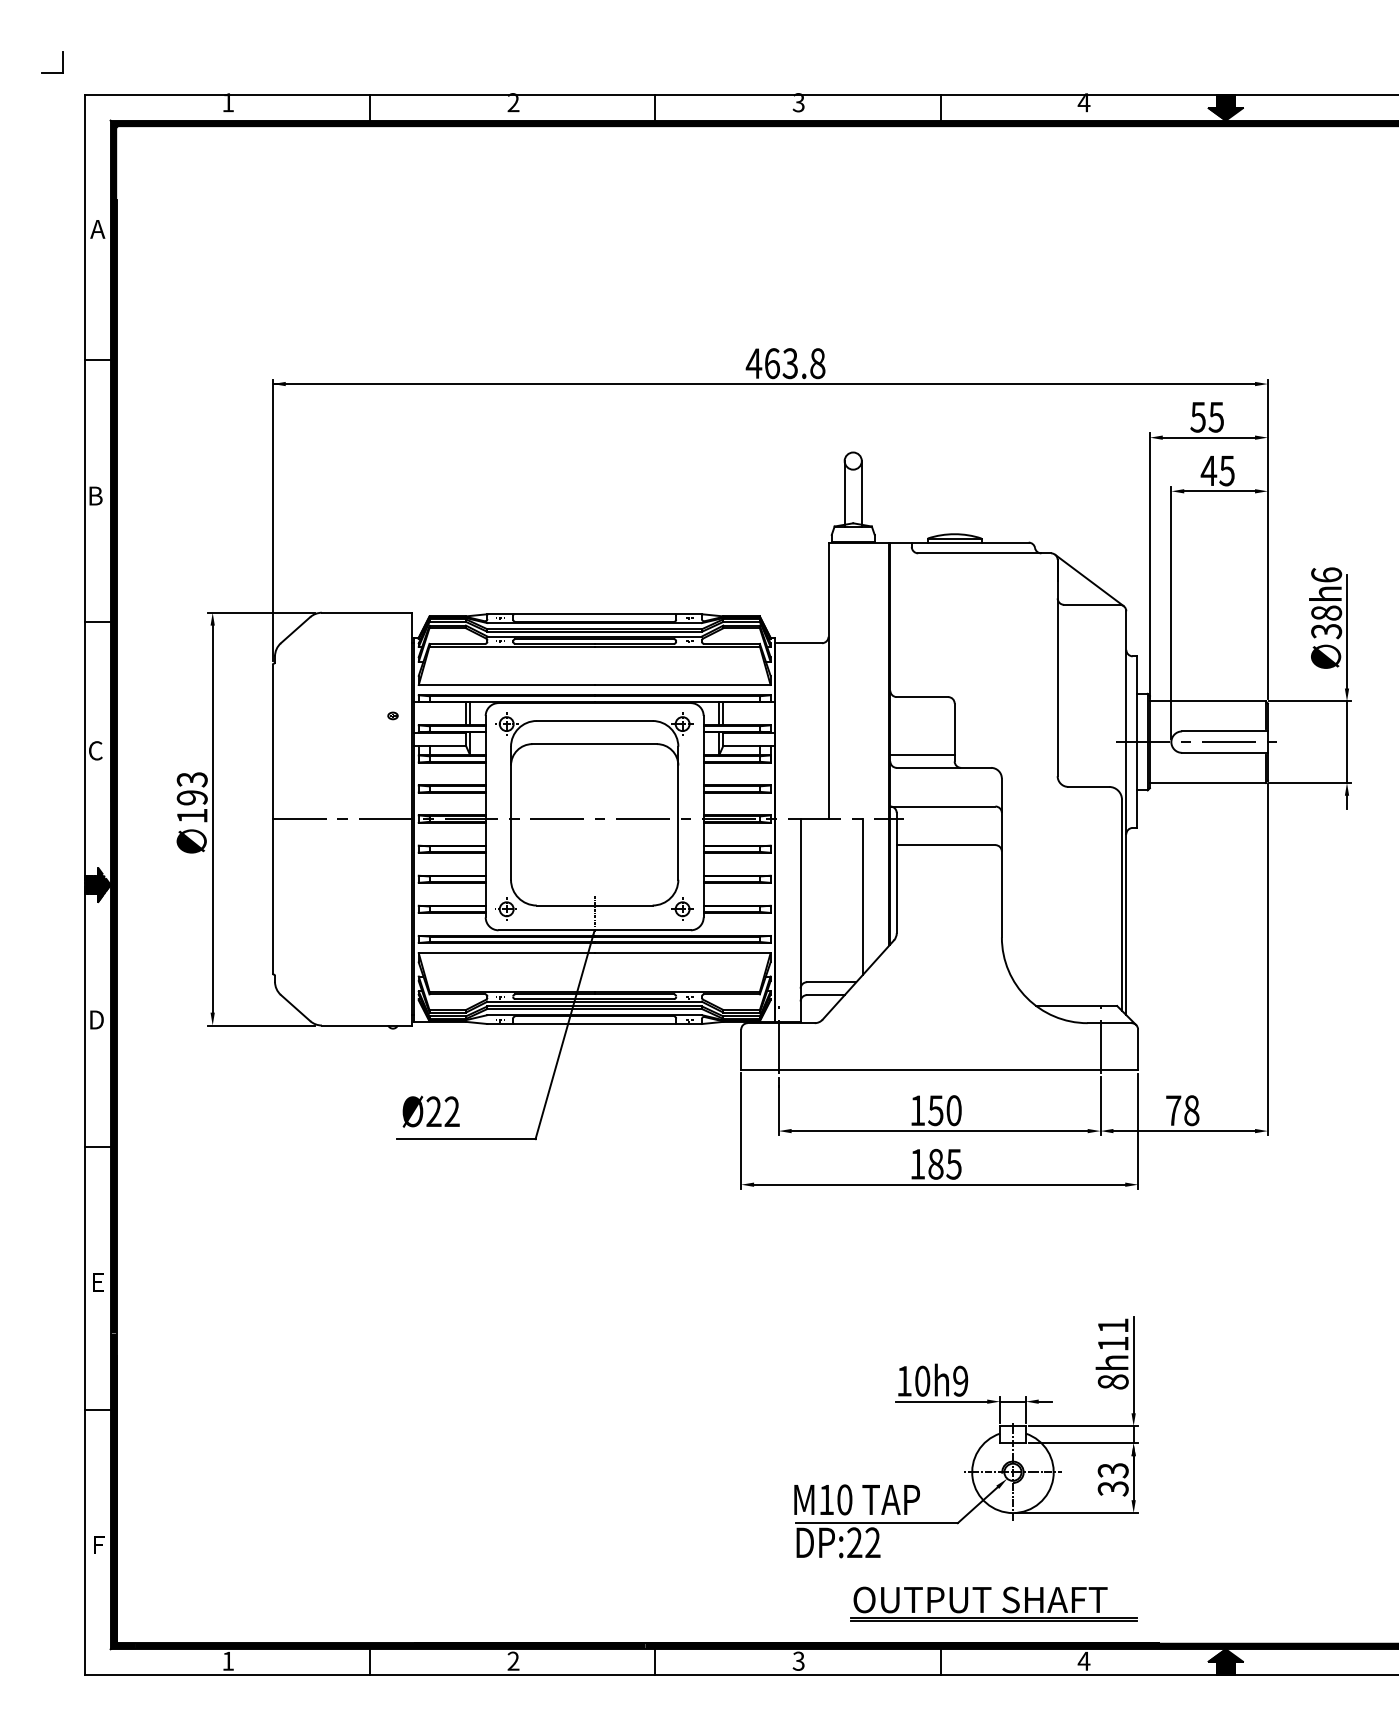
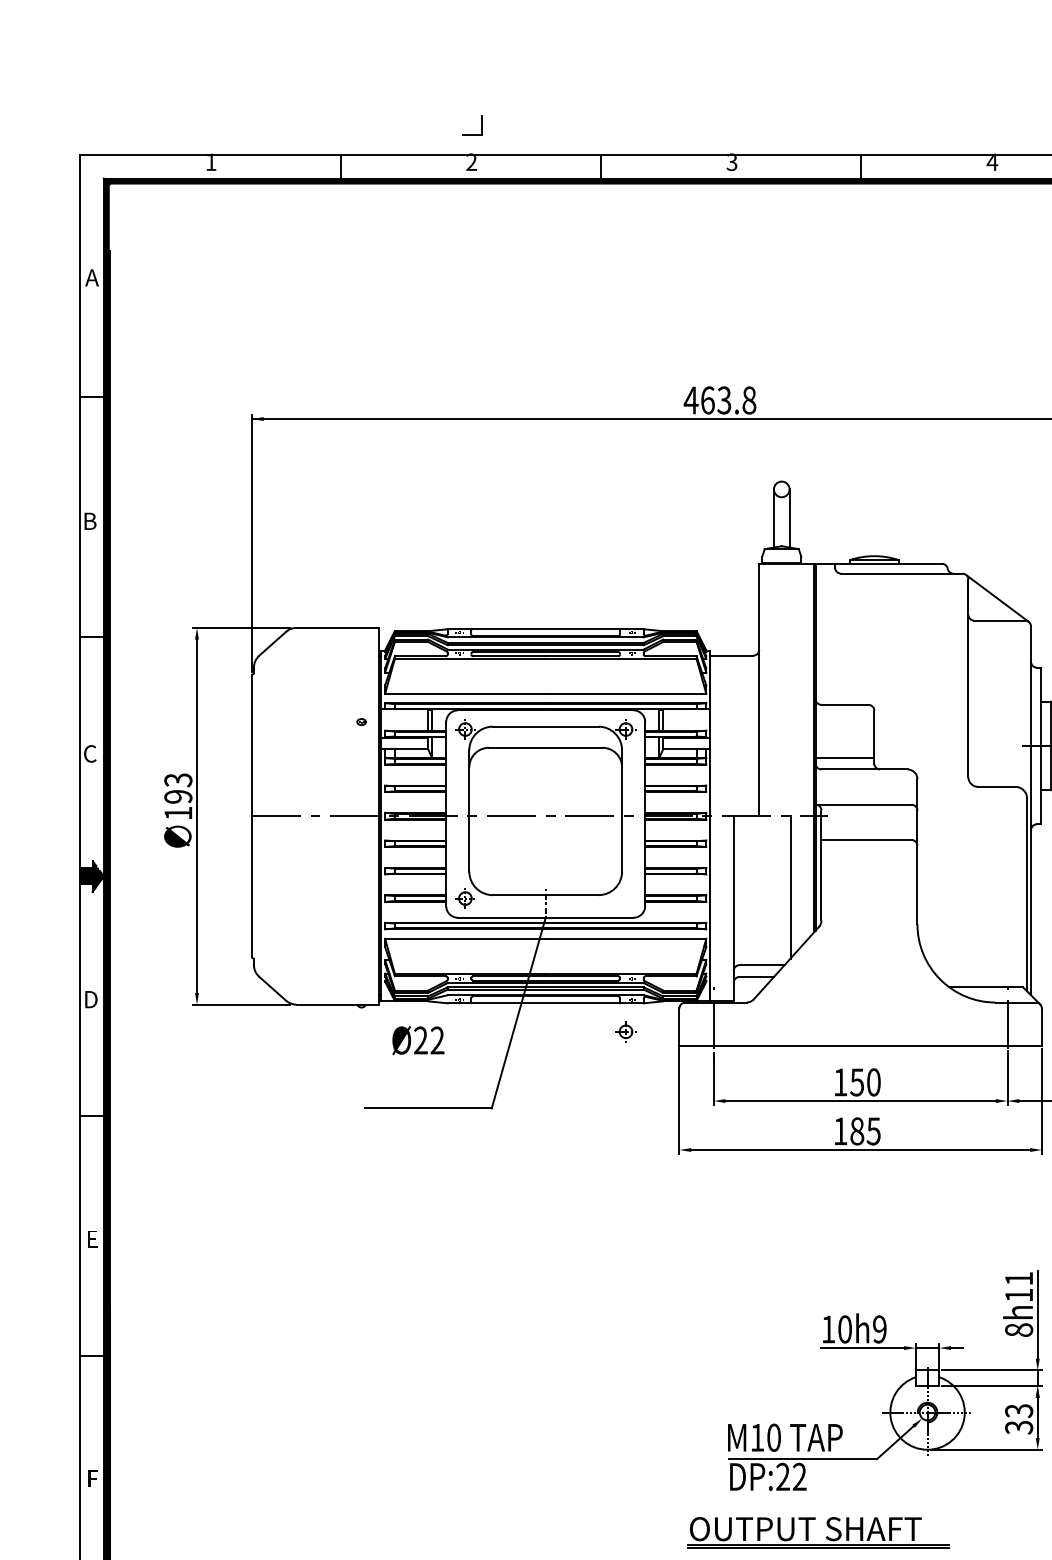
part: (62, 62) -> (481, 125), moved
part: (682, 908) -> (625, 1031), moved
text: (430, 1111) -> (417, 1040), moved
part: (983, 1603) -> (808, 1532), moved

